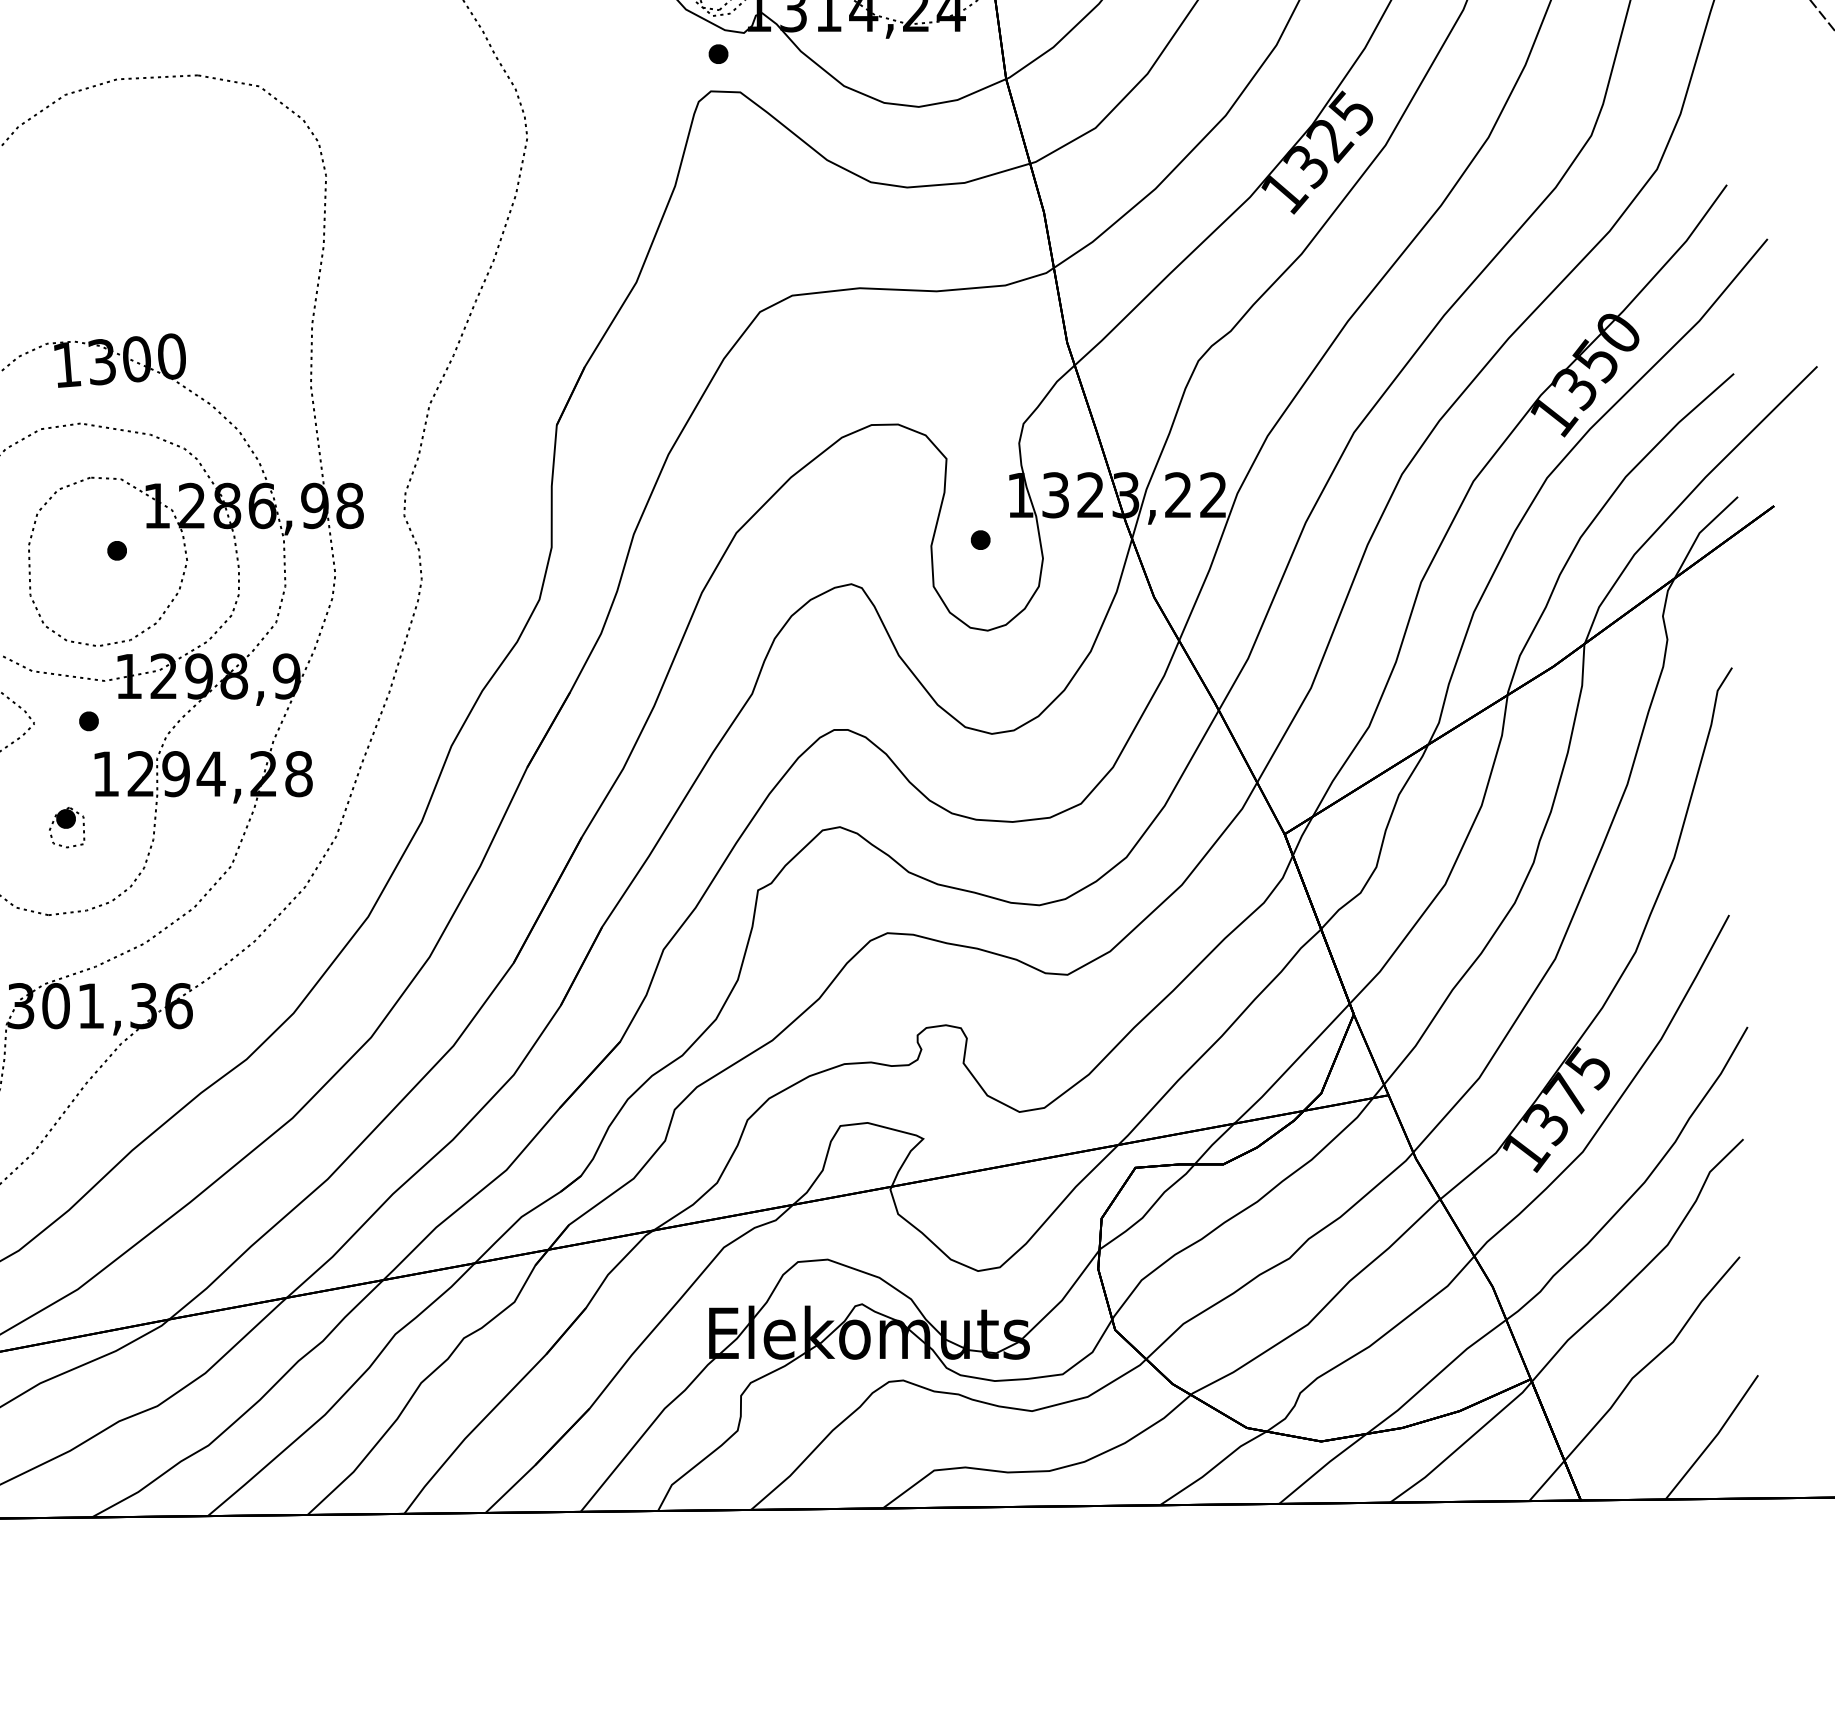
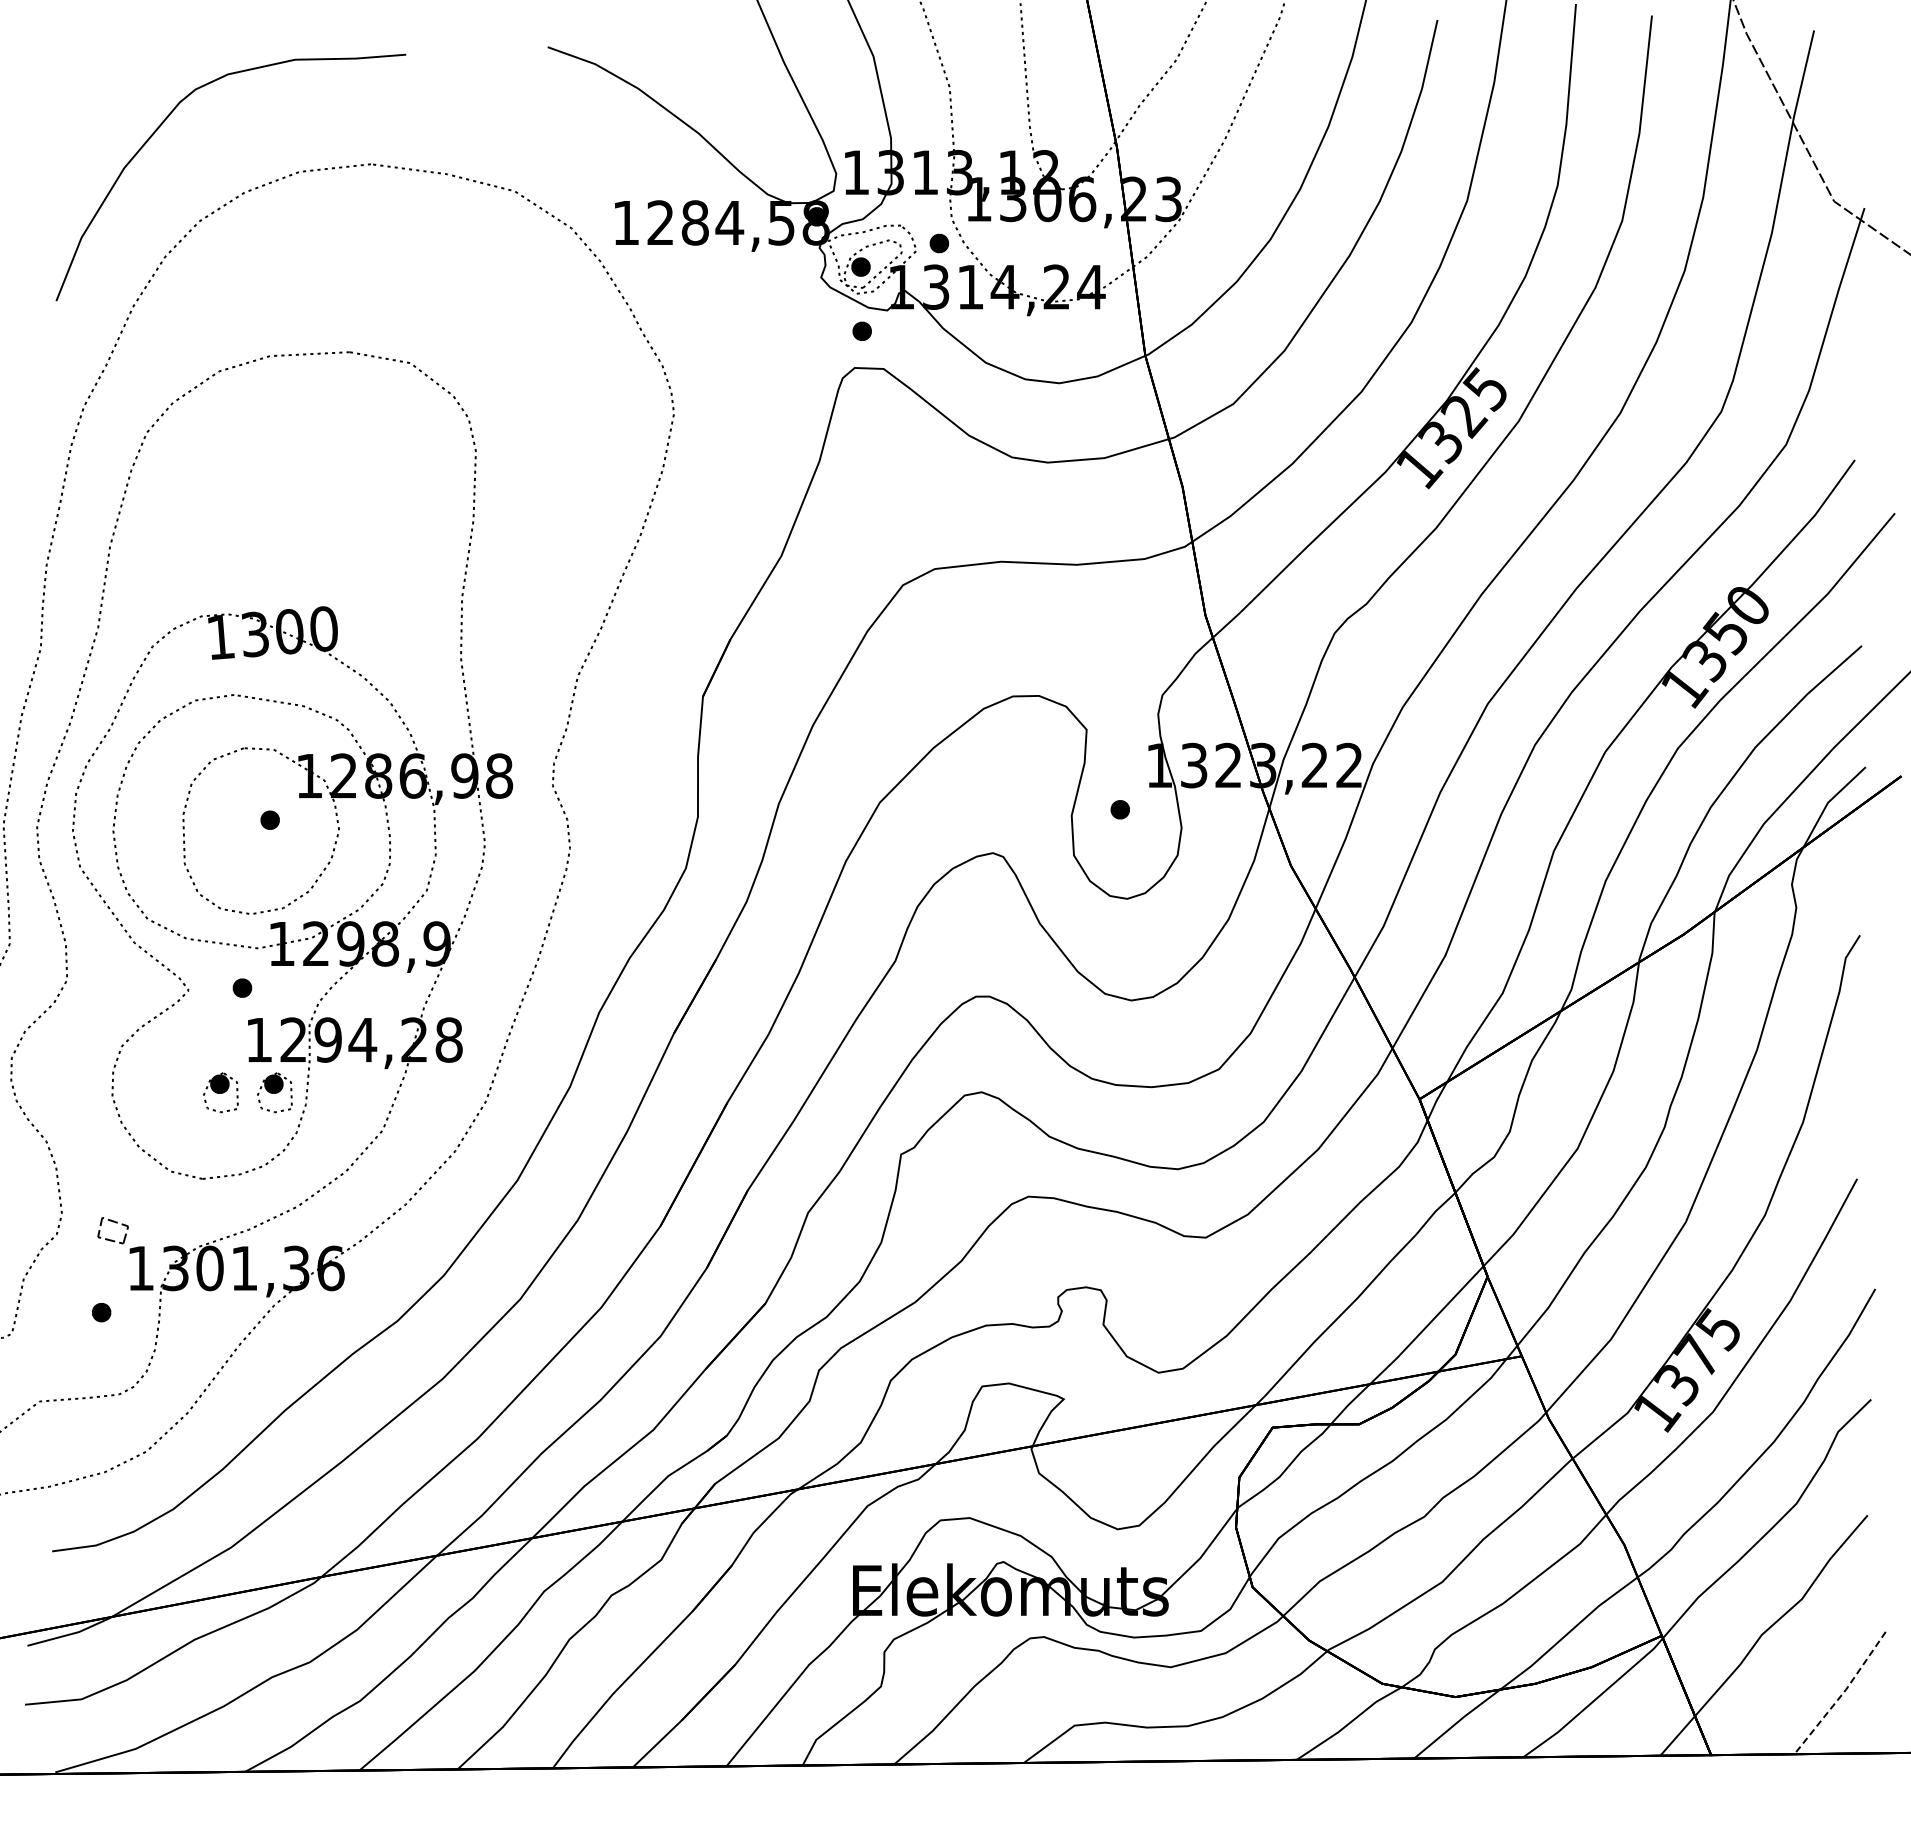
part: (121, 827) -> (274, 1092), added
line: (1714, 1438) -> (1842, 1694), solid -> dashed

